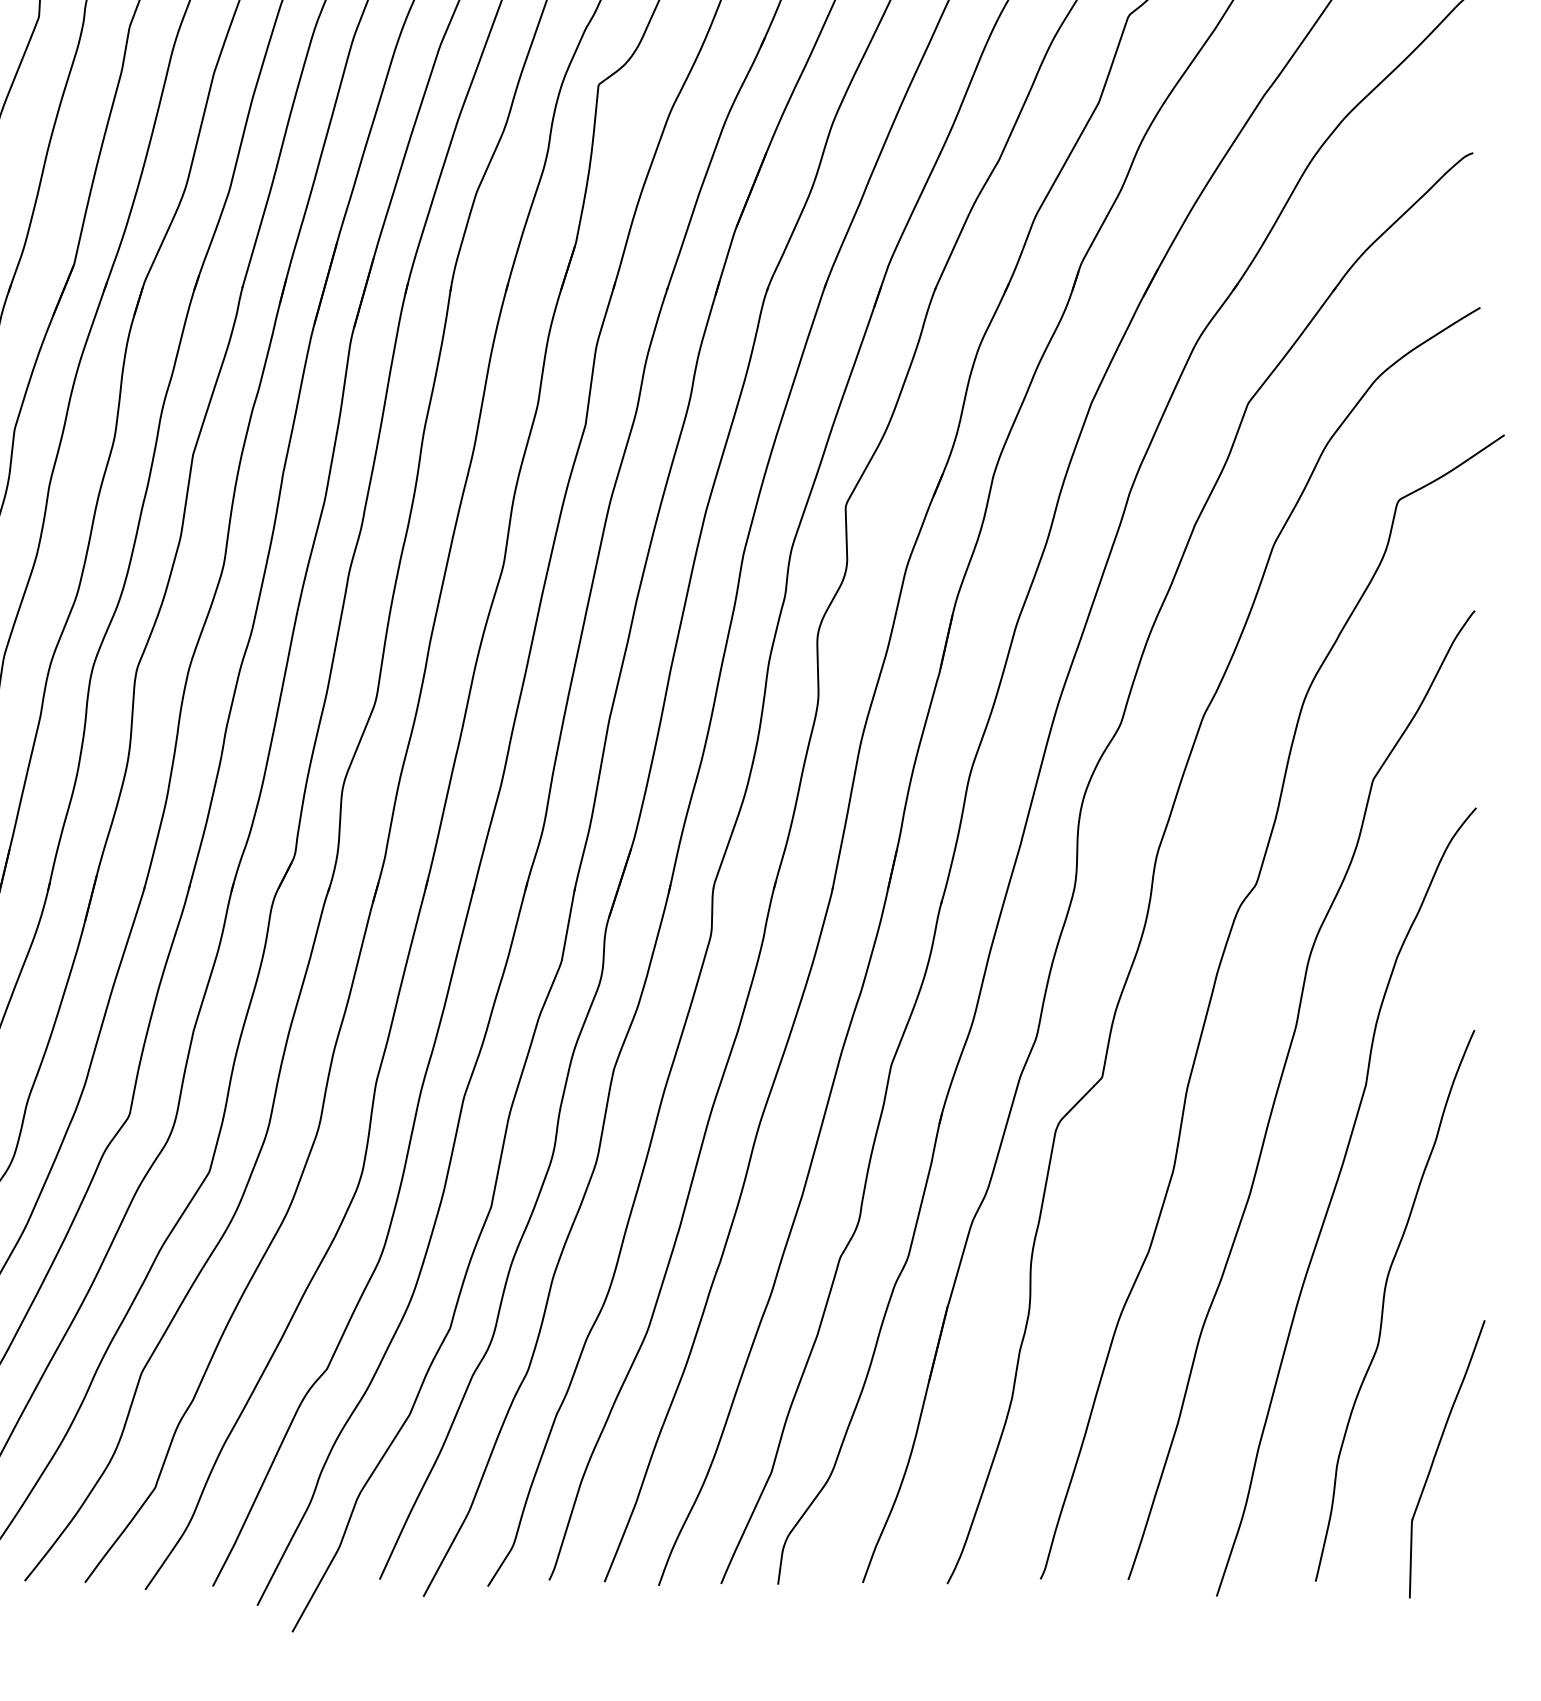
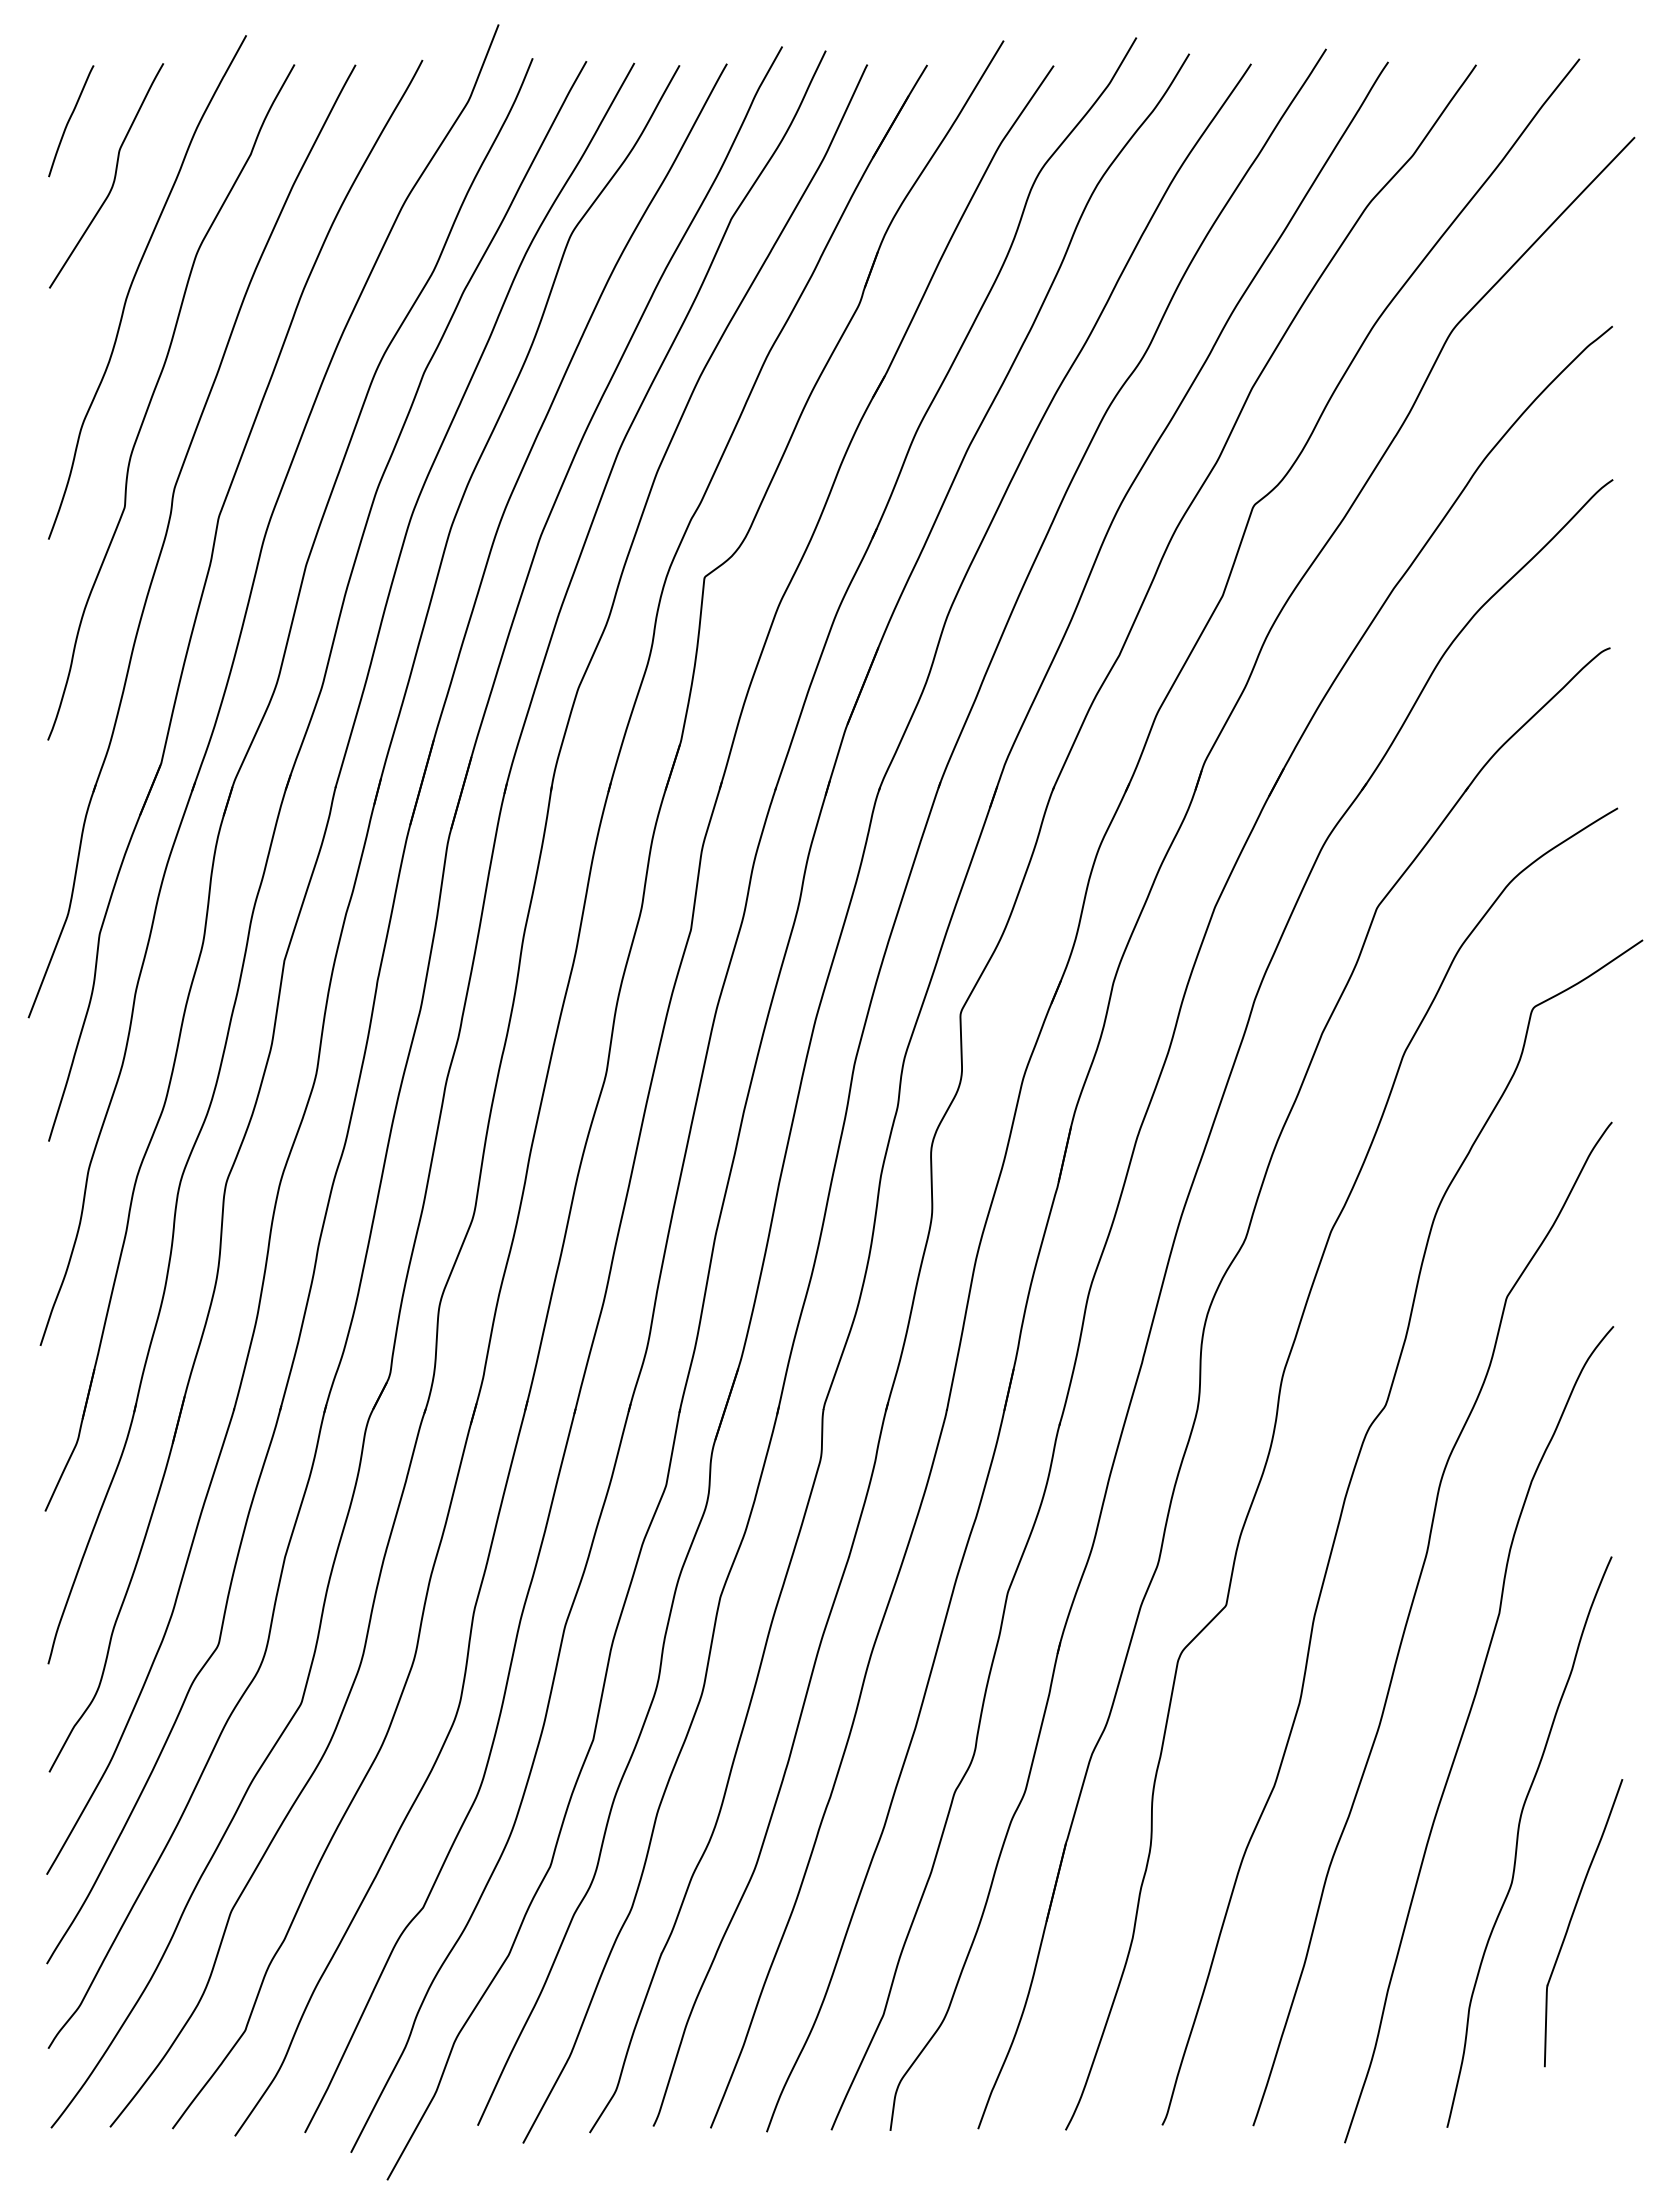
curve: (1436, 1454) -> (1572, 1918), moved

